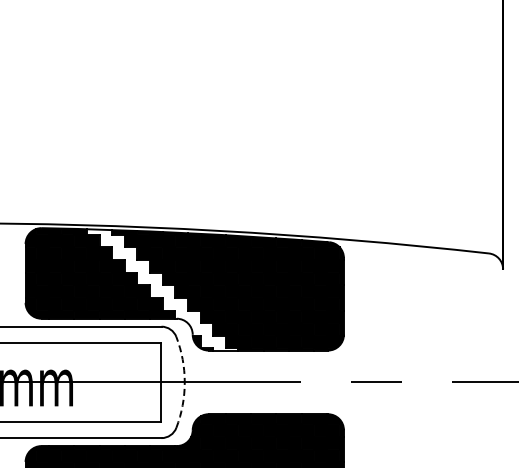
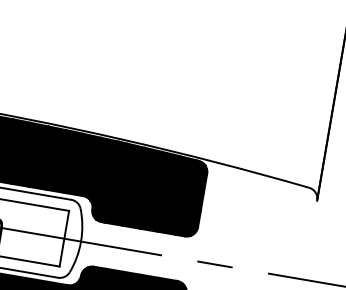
fill: (162, 289) -> (76, 173), added
arc: (184, 382) -> (80, 241), dashed -> solid

